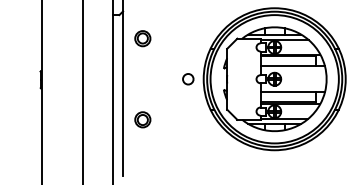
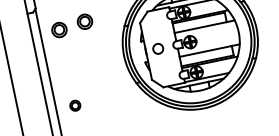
part: (170, 35) -> (84, 21), added
circle: (188, 79) -> (158, 49), moved
part: (142, 119) -> (74, 105), size x0.7

